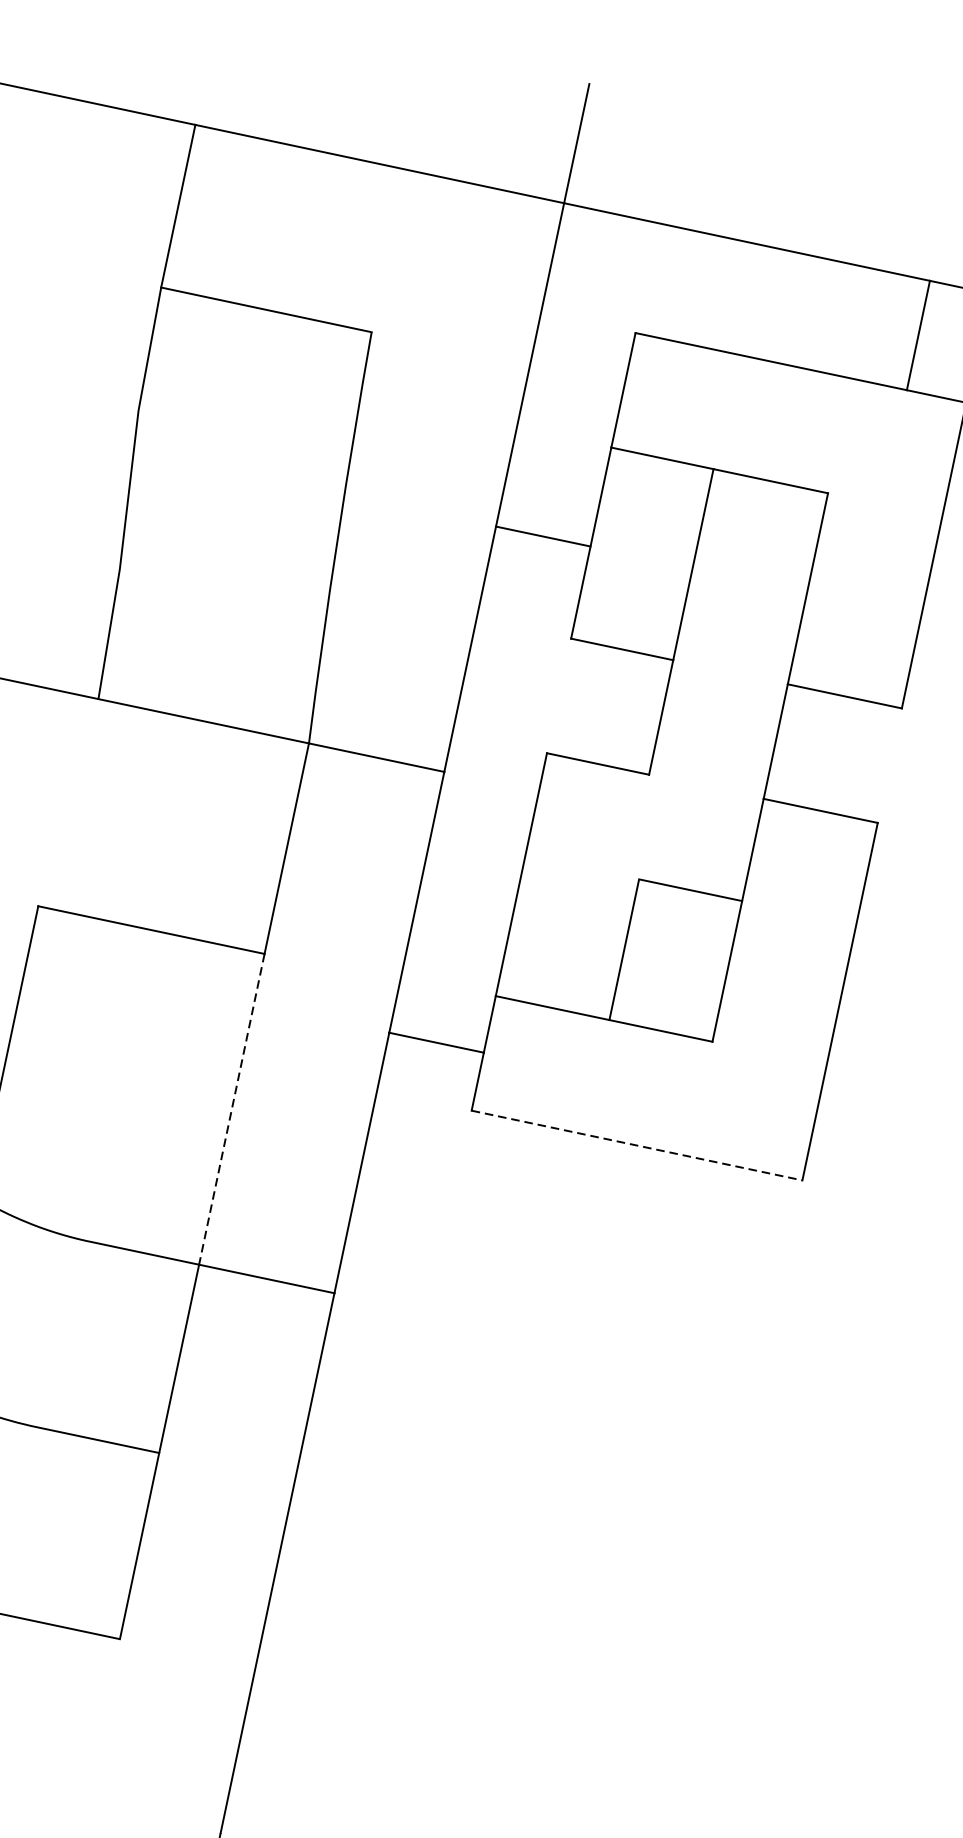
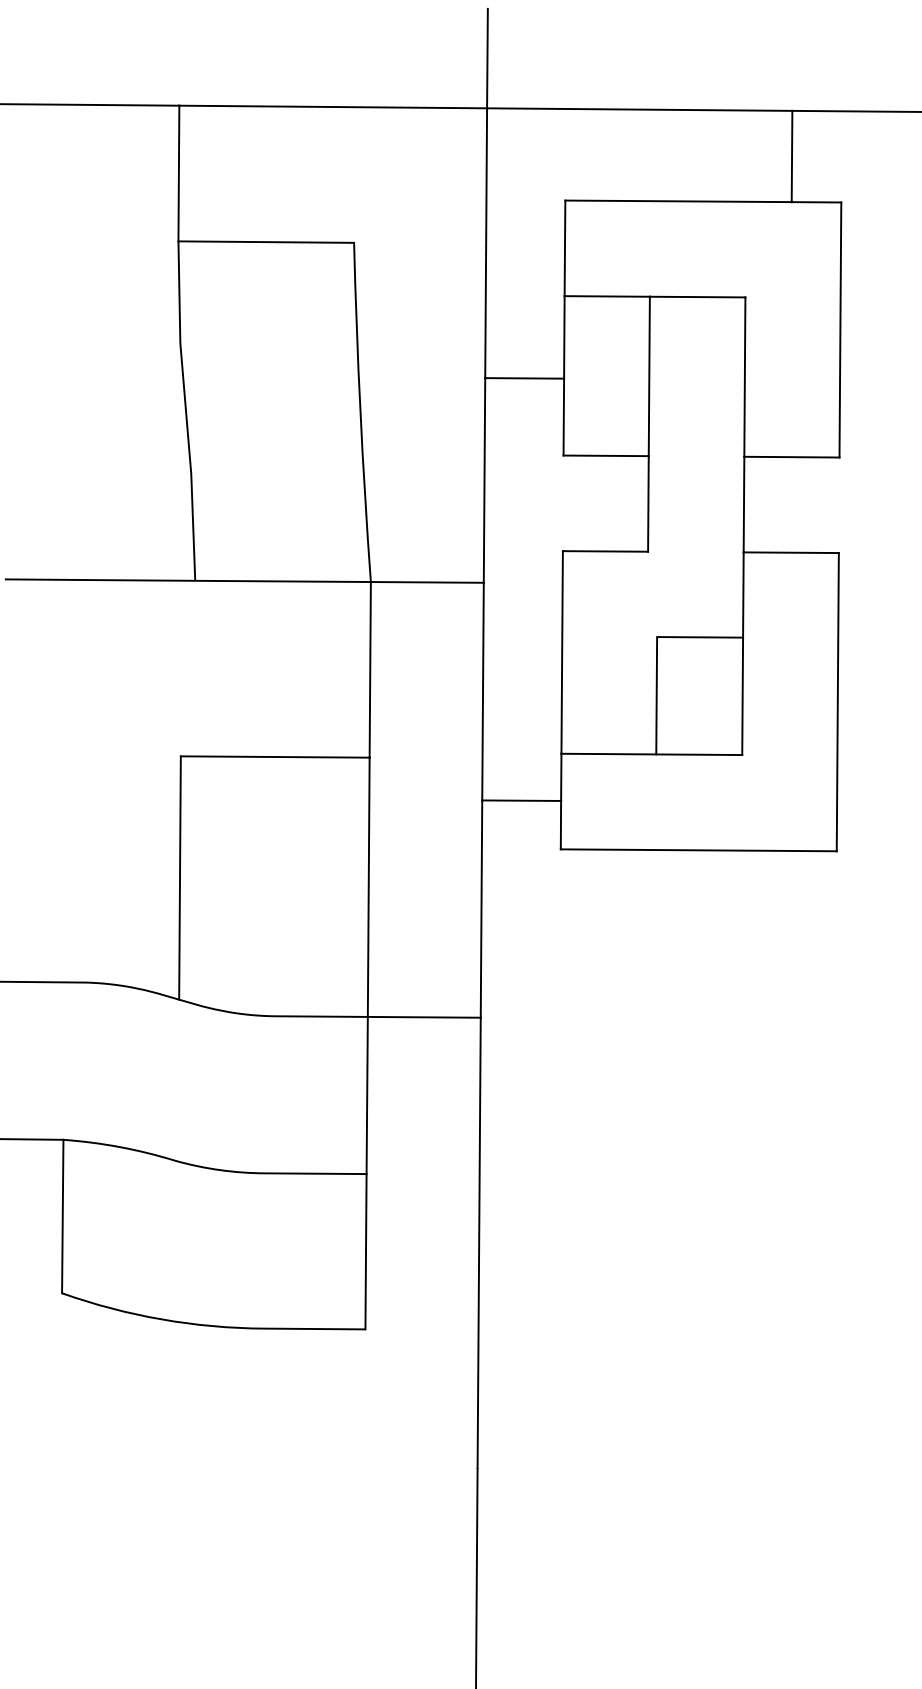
line: (231, 1109) -> (368, 887), dashed -> solid
line: (636, 1145) -> (698, 850), dashed -> solid

